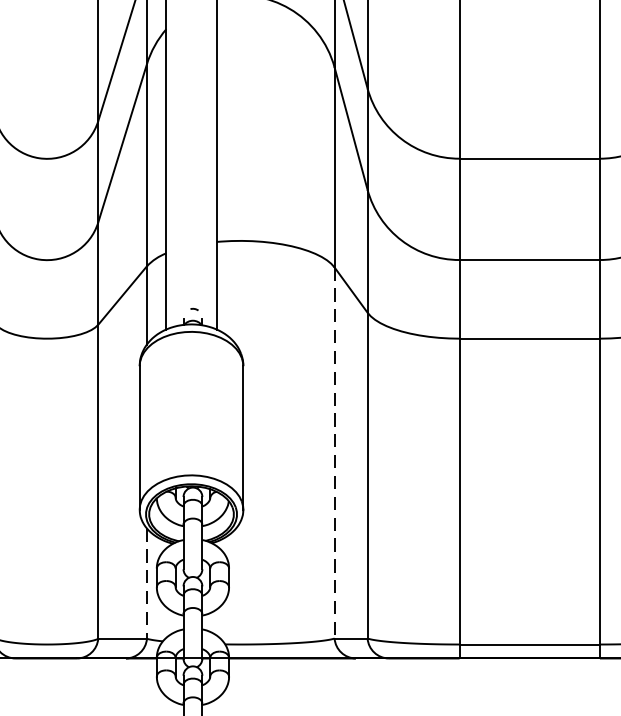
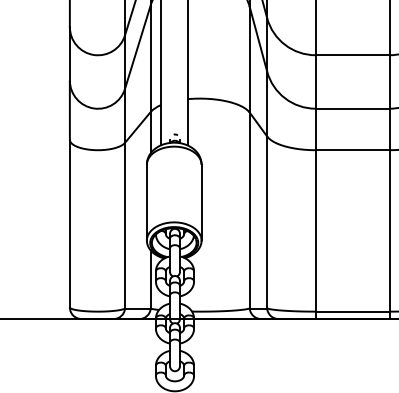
line: (334, 452) -> (249, 210), dashed -> solid
line: (146, 585) -> (150, 280), dashed -> solid

